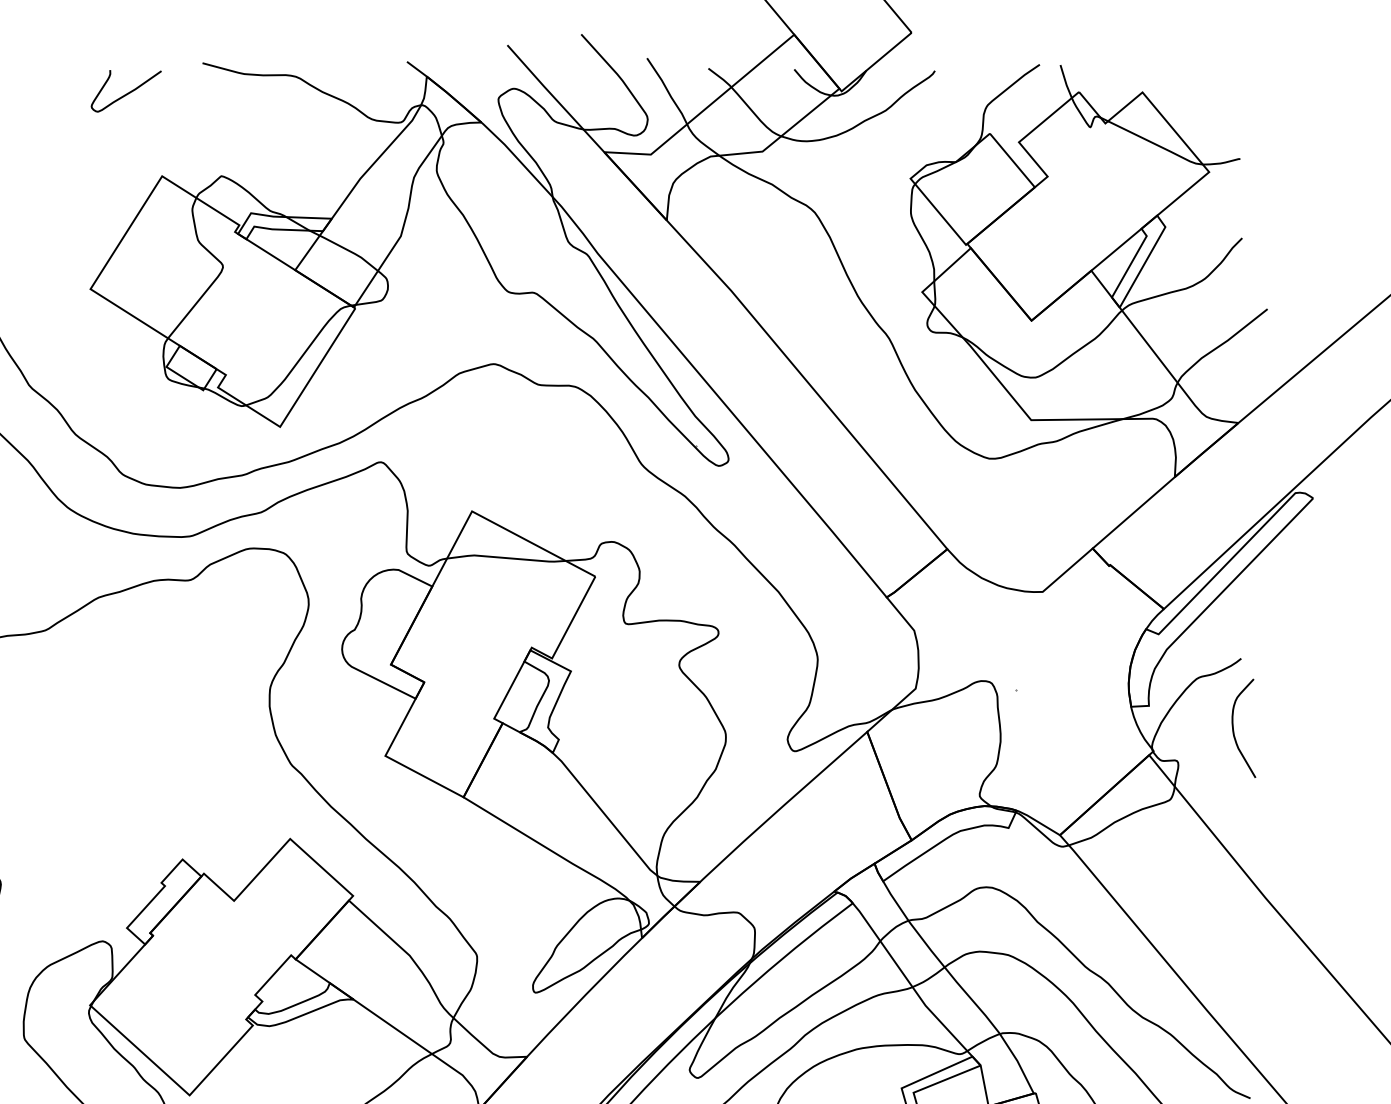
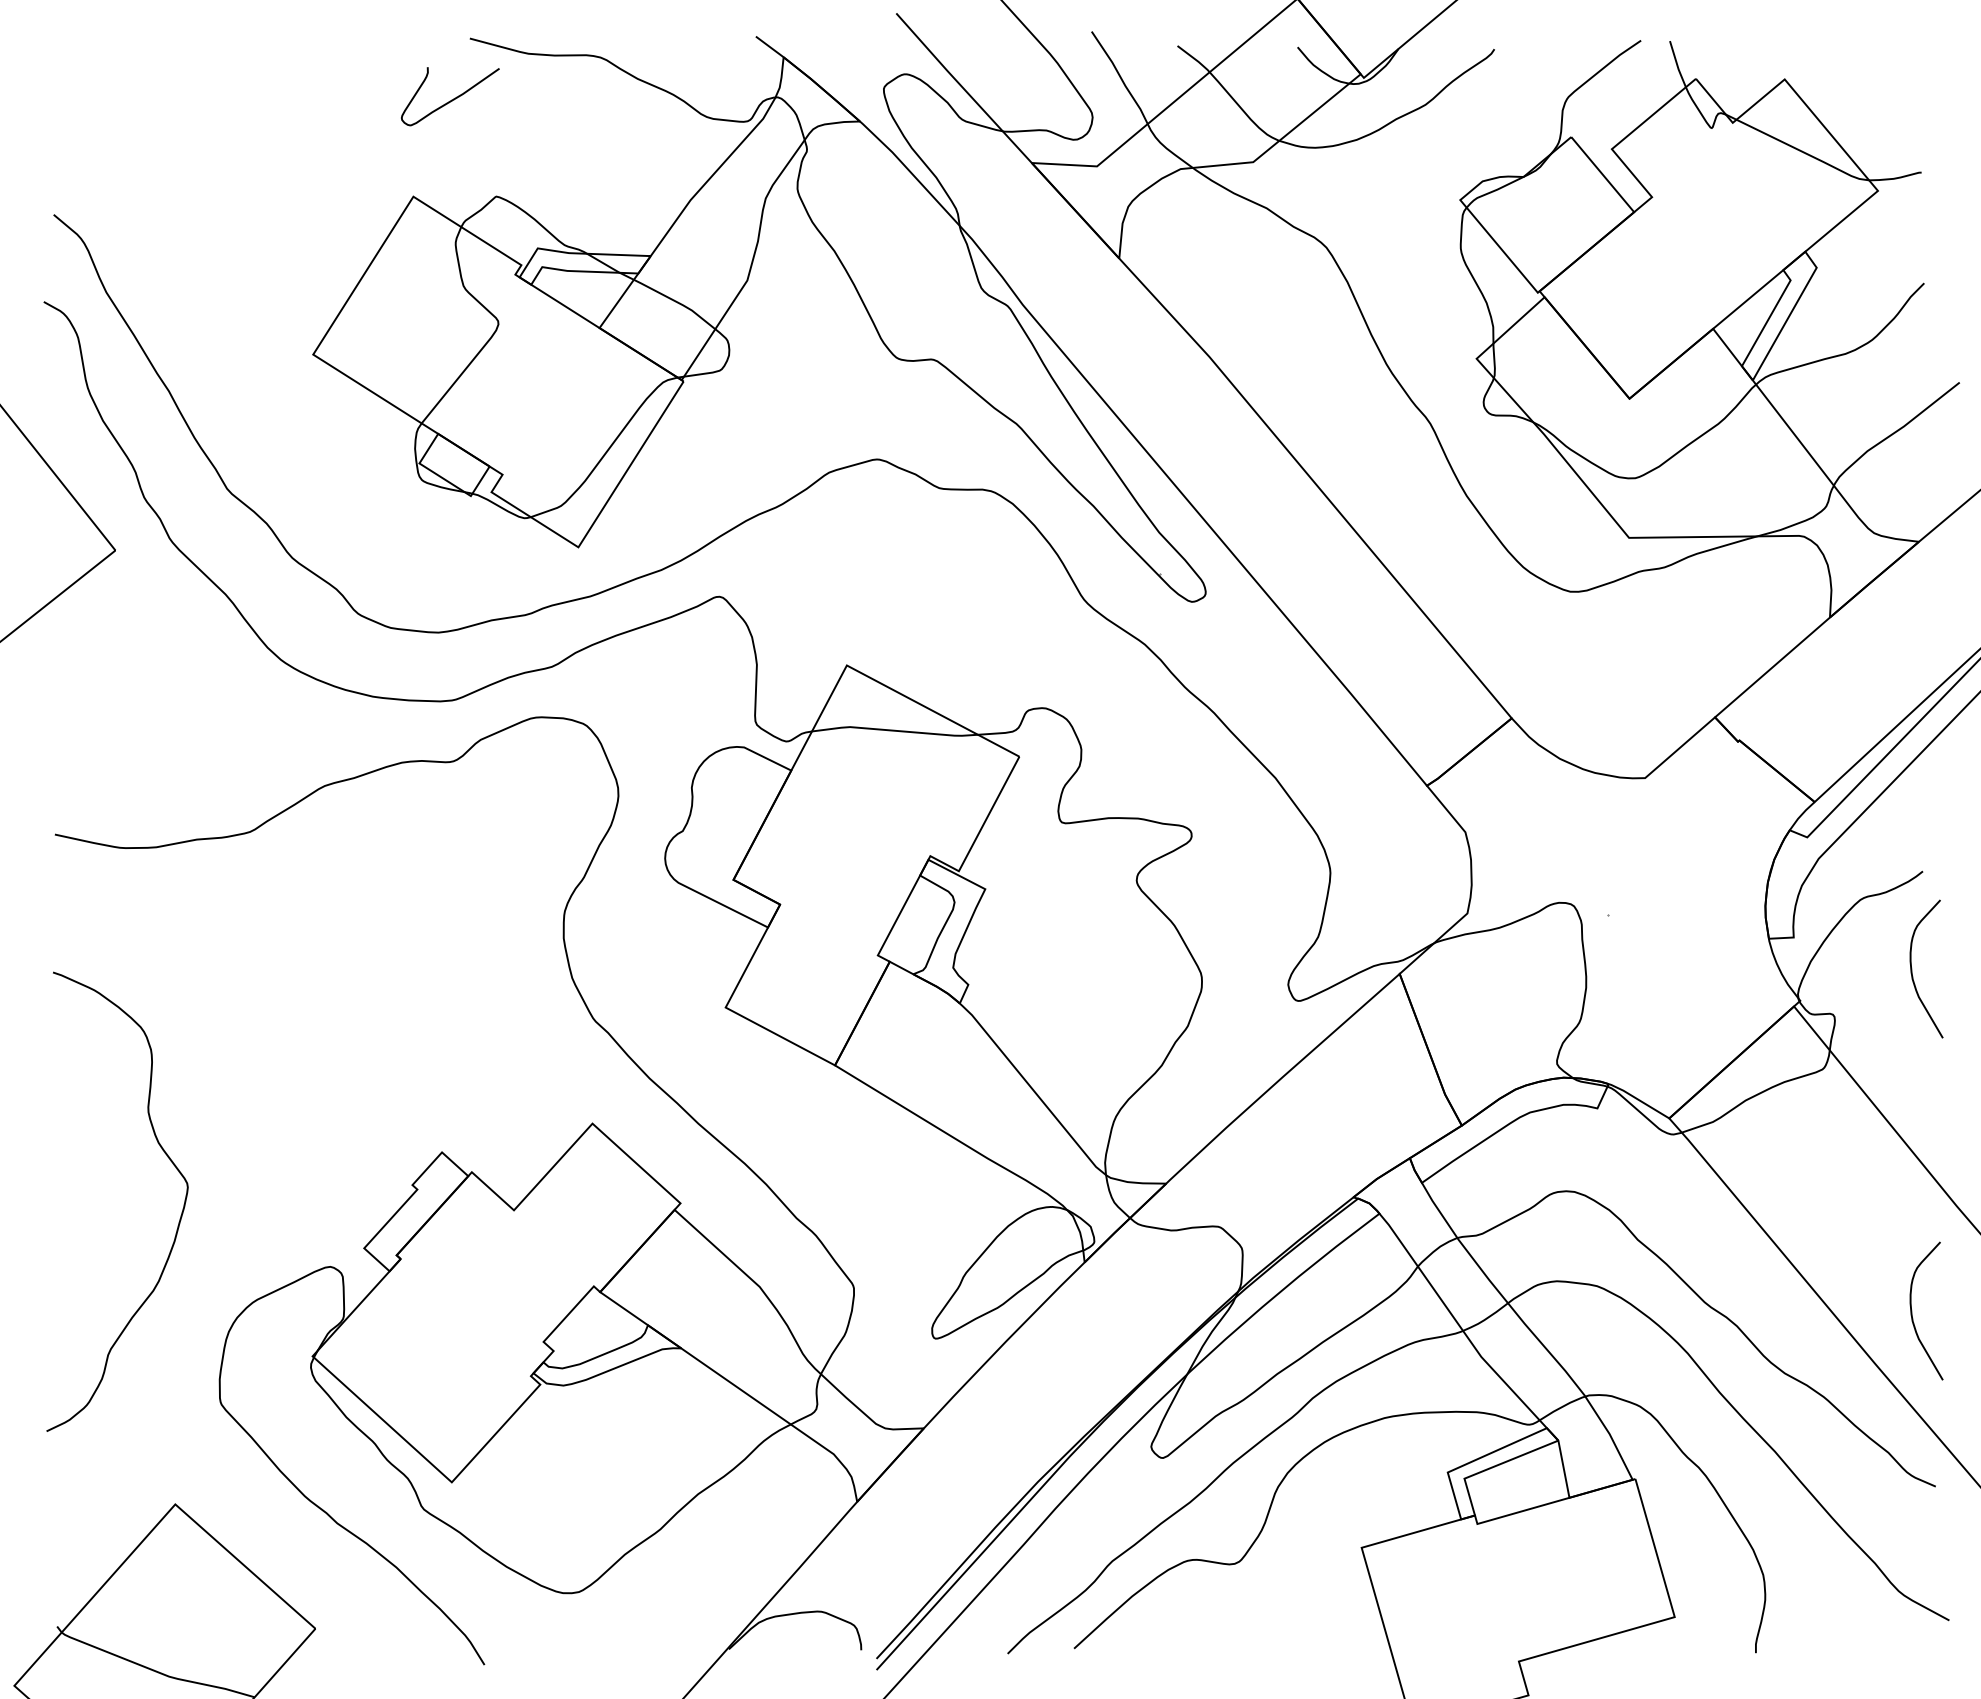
curve: (127, 93) -> (451, 99), moved
curve: (1233, 972) -> (1912, 1310), added

